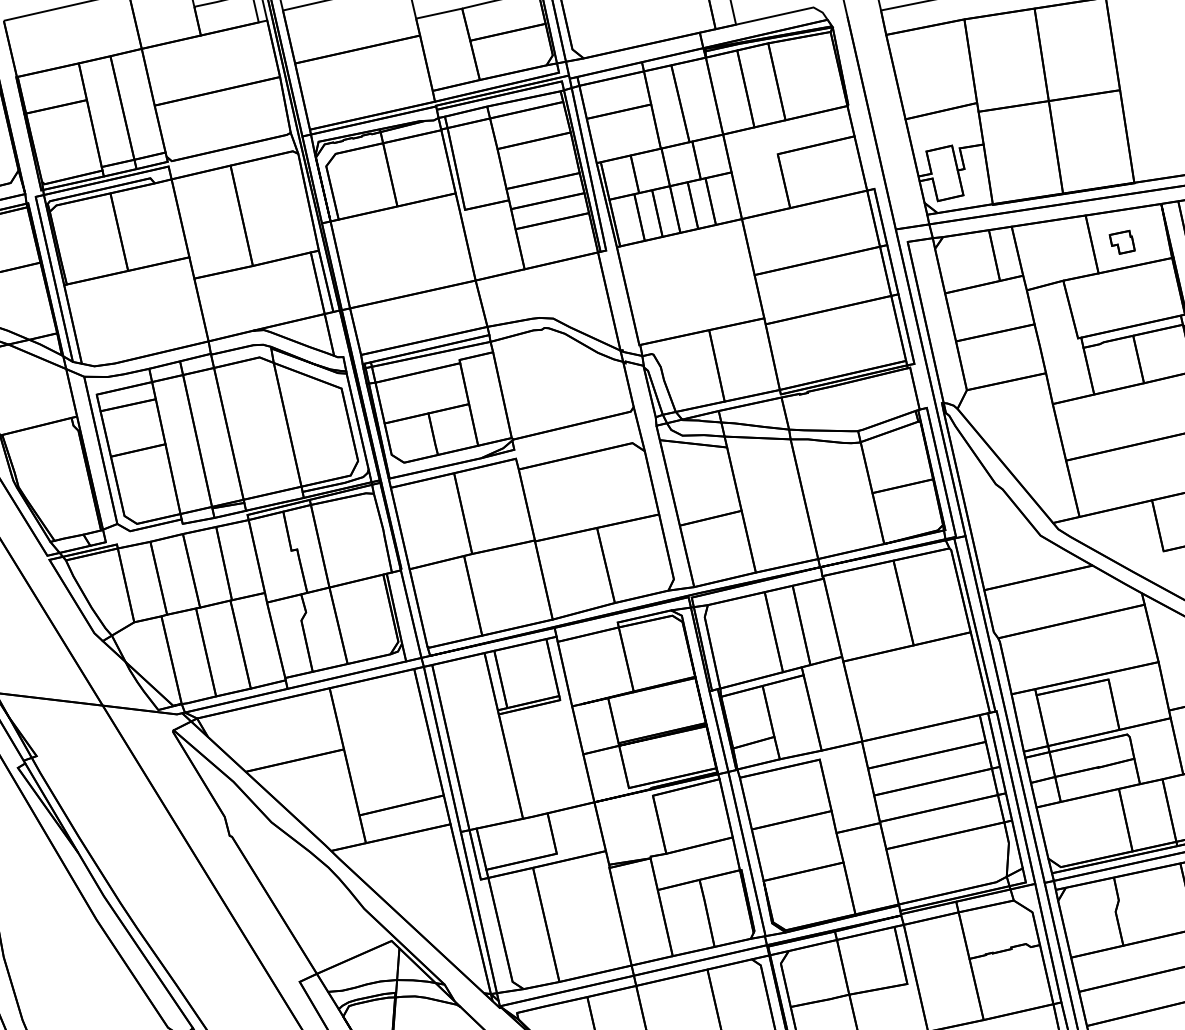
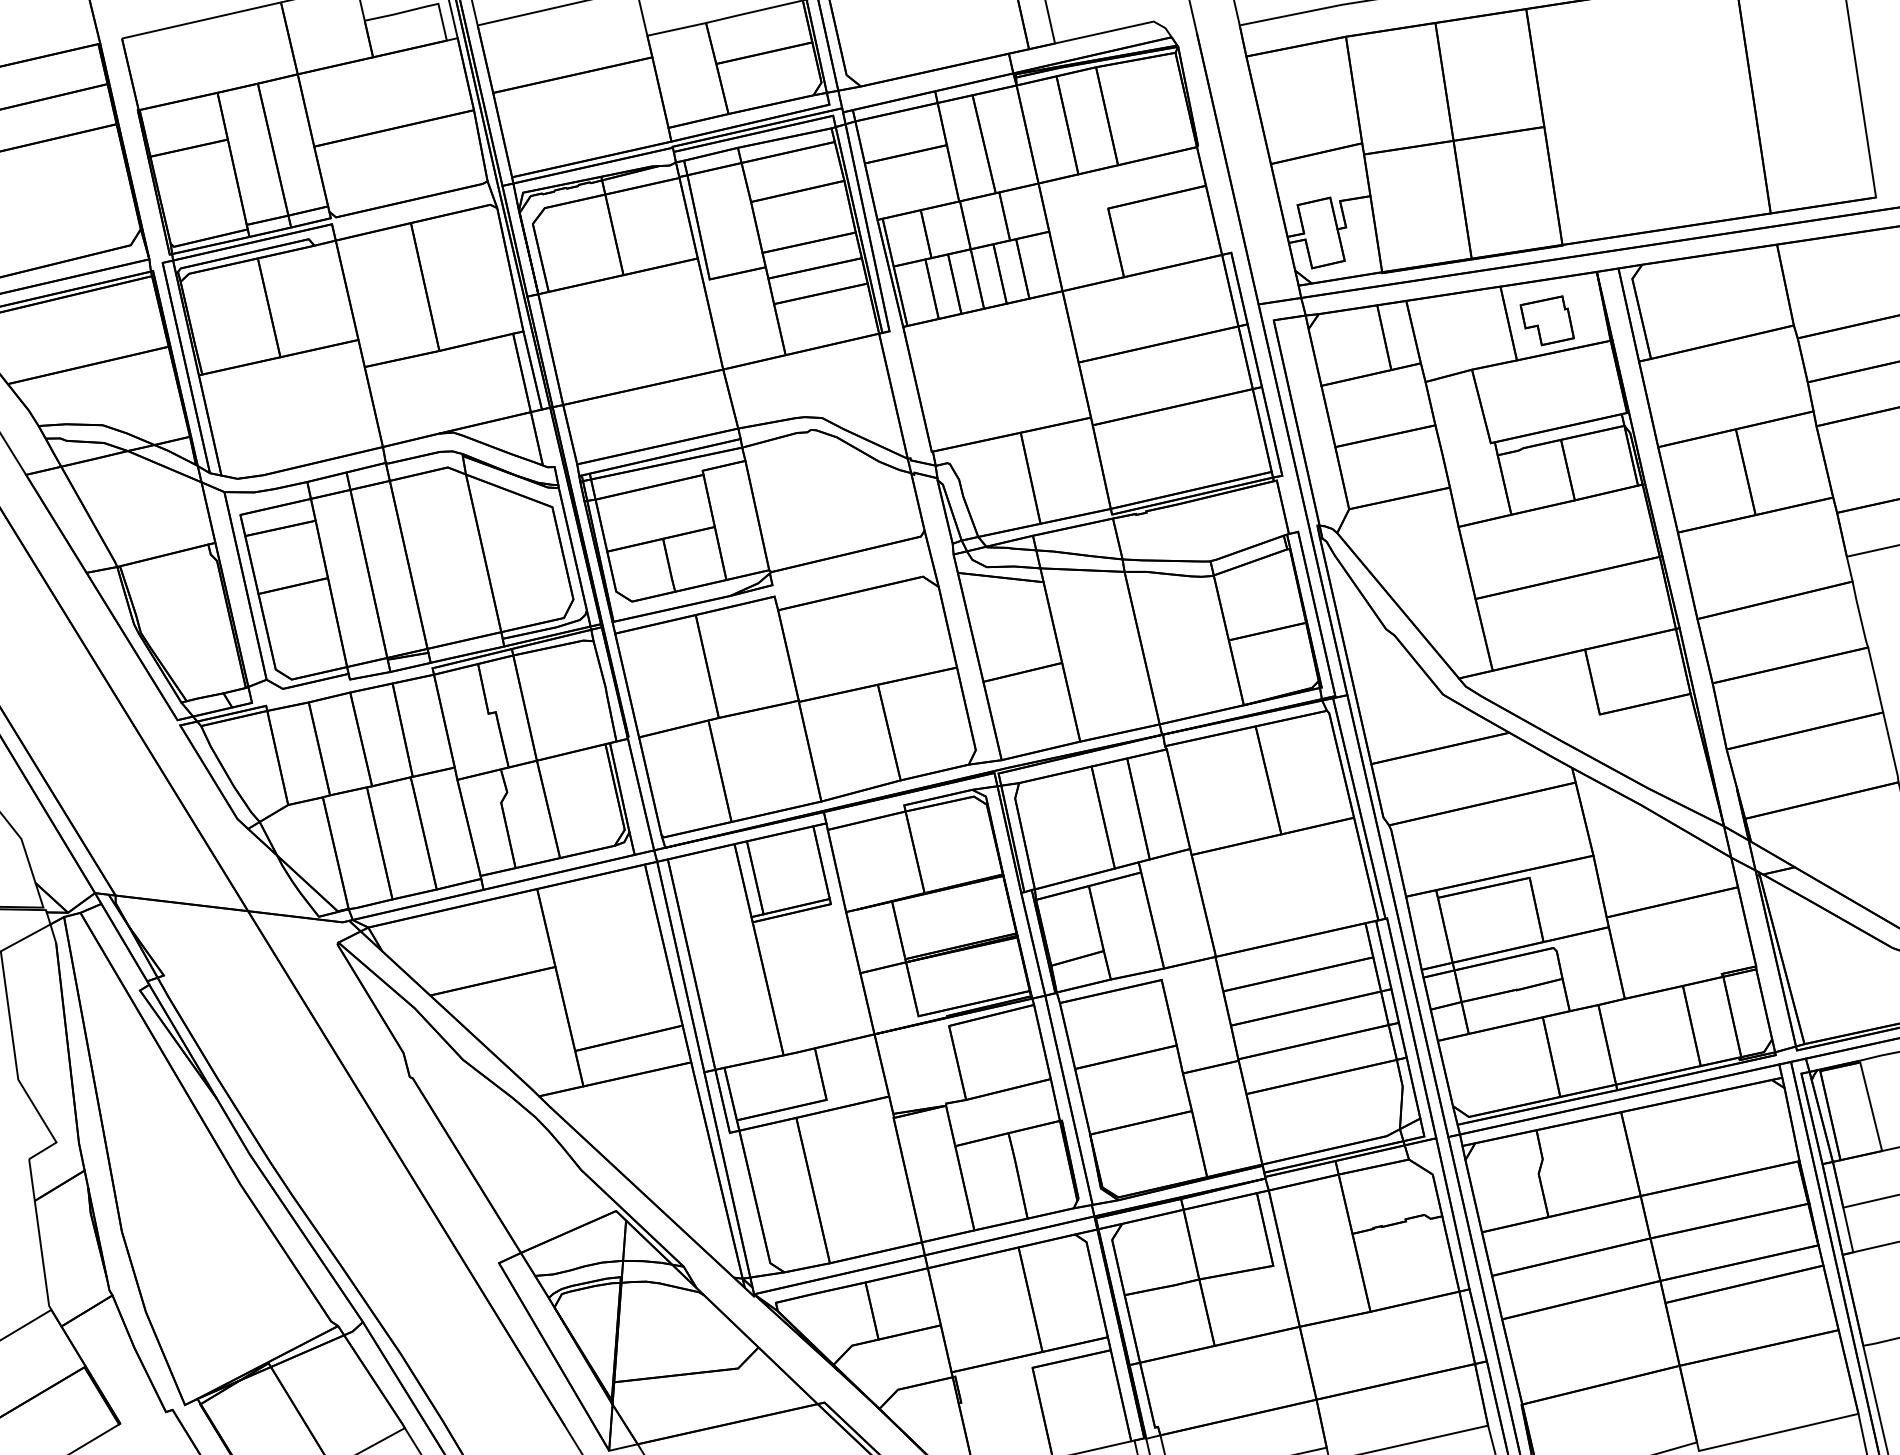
part: (1121, 242) -> (1546, 320), size x1.67

